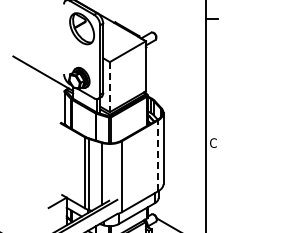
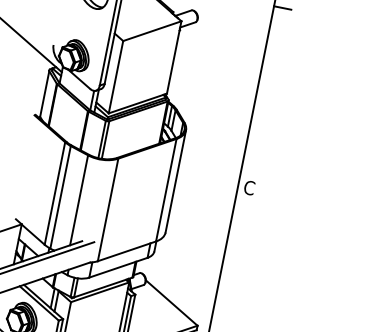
line: (109, 87) -> (115, 77), dashed -> solid
line: (158, 155) -> (166, 189), dashed -> solid

